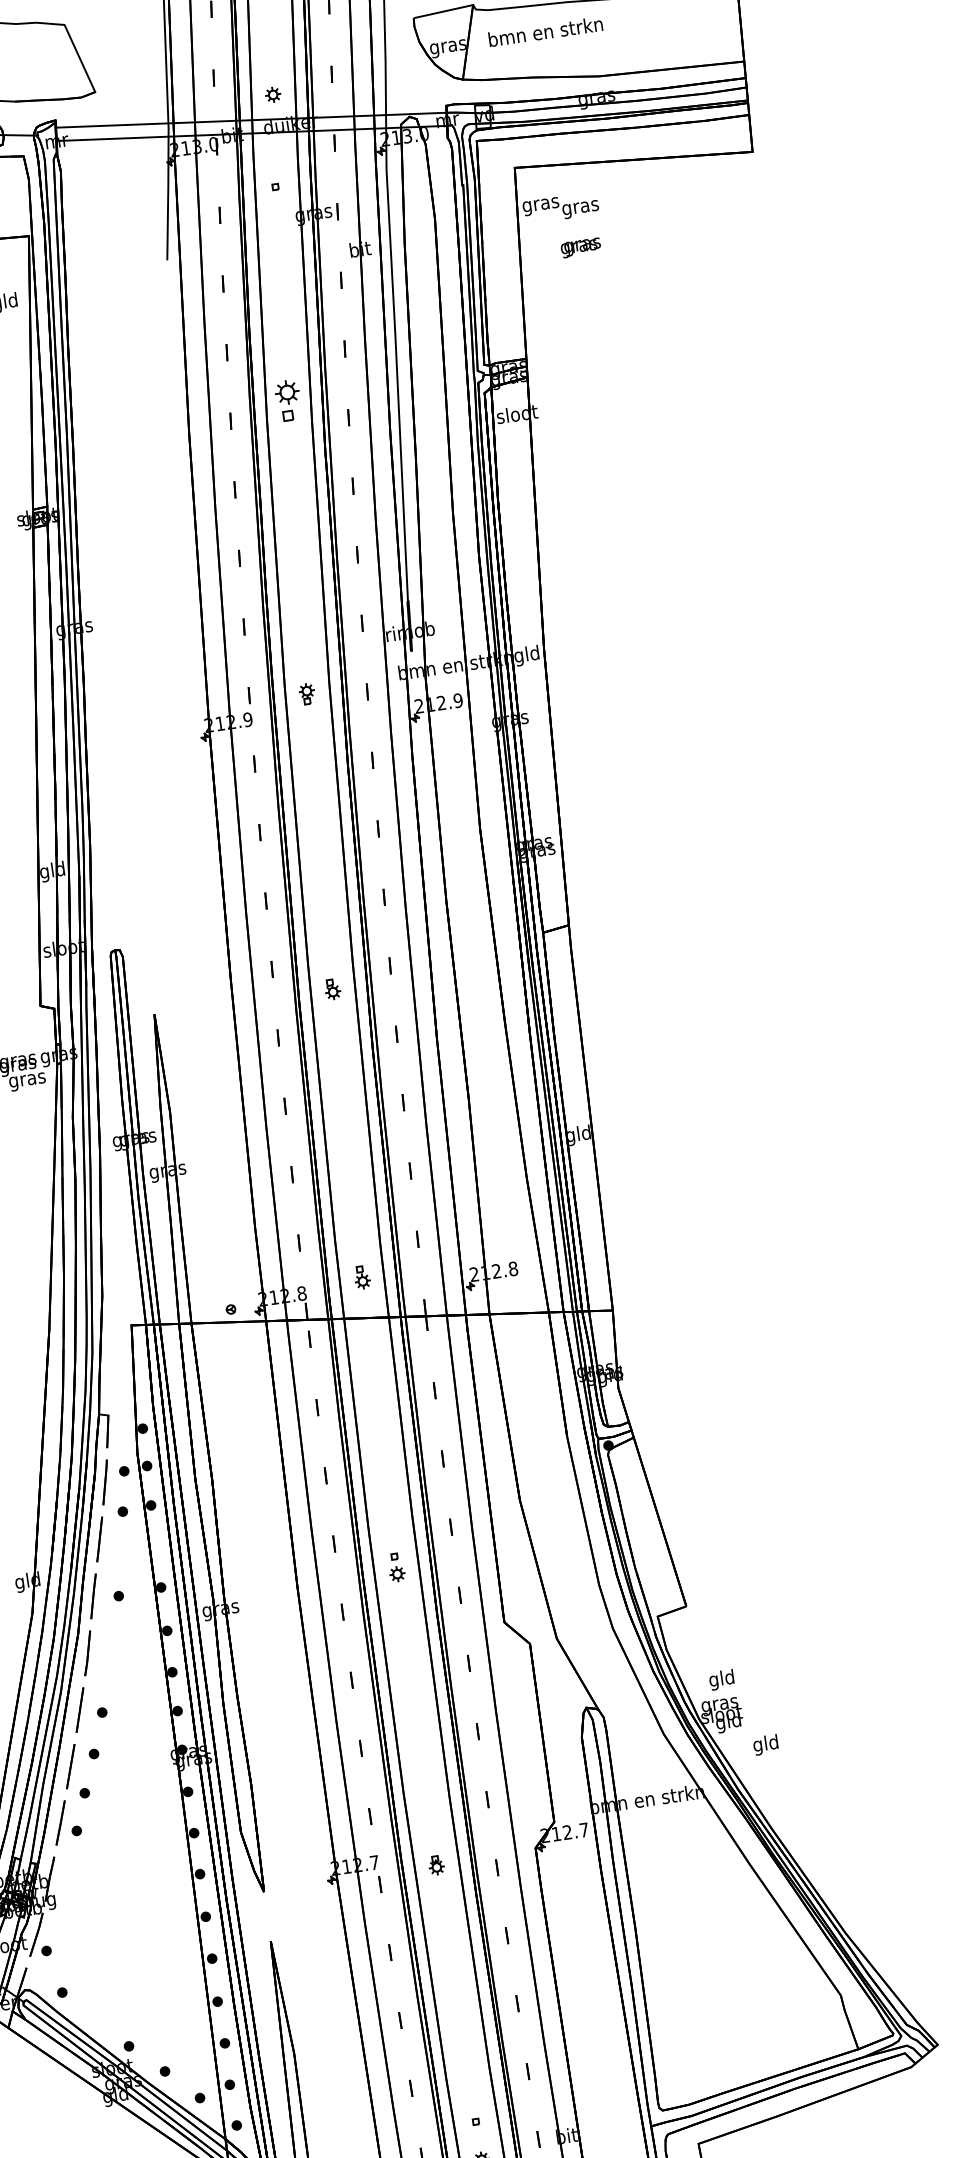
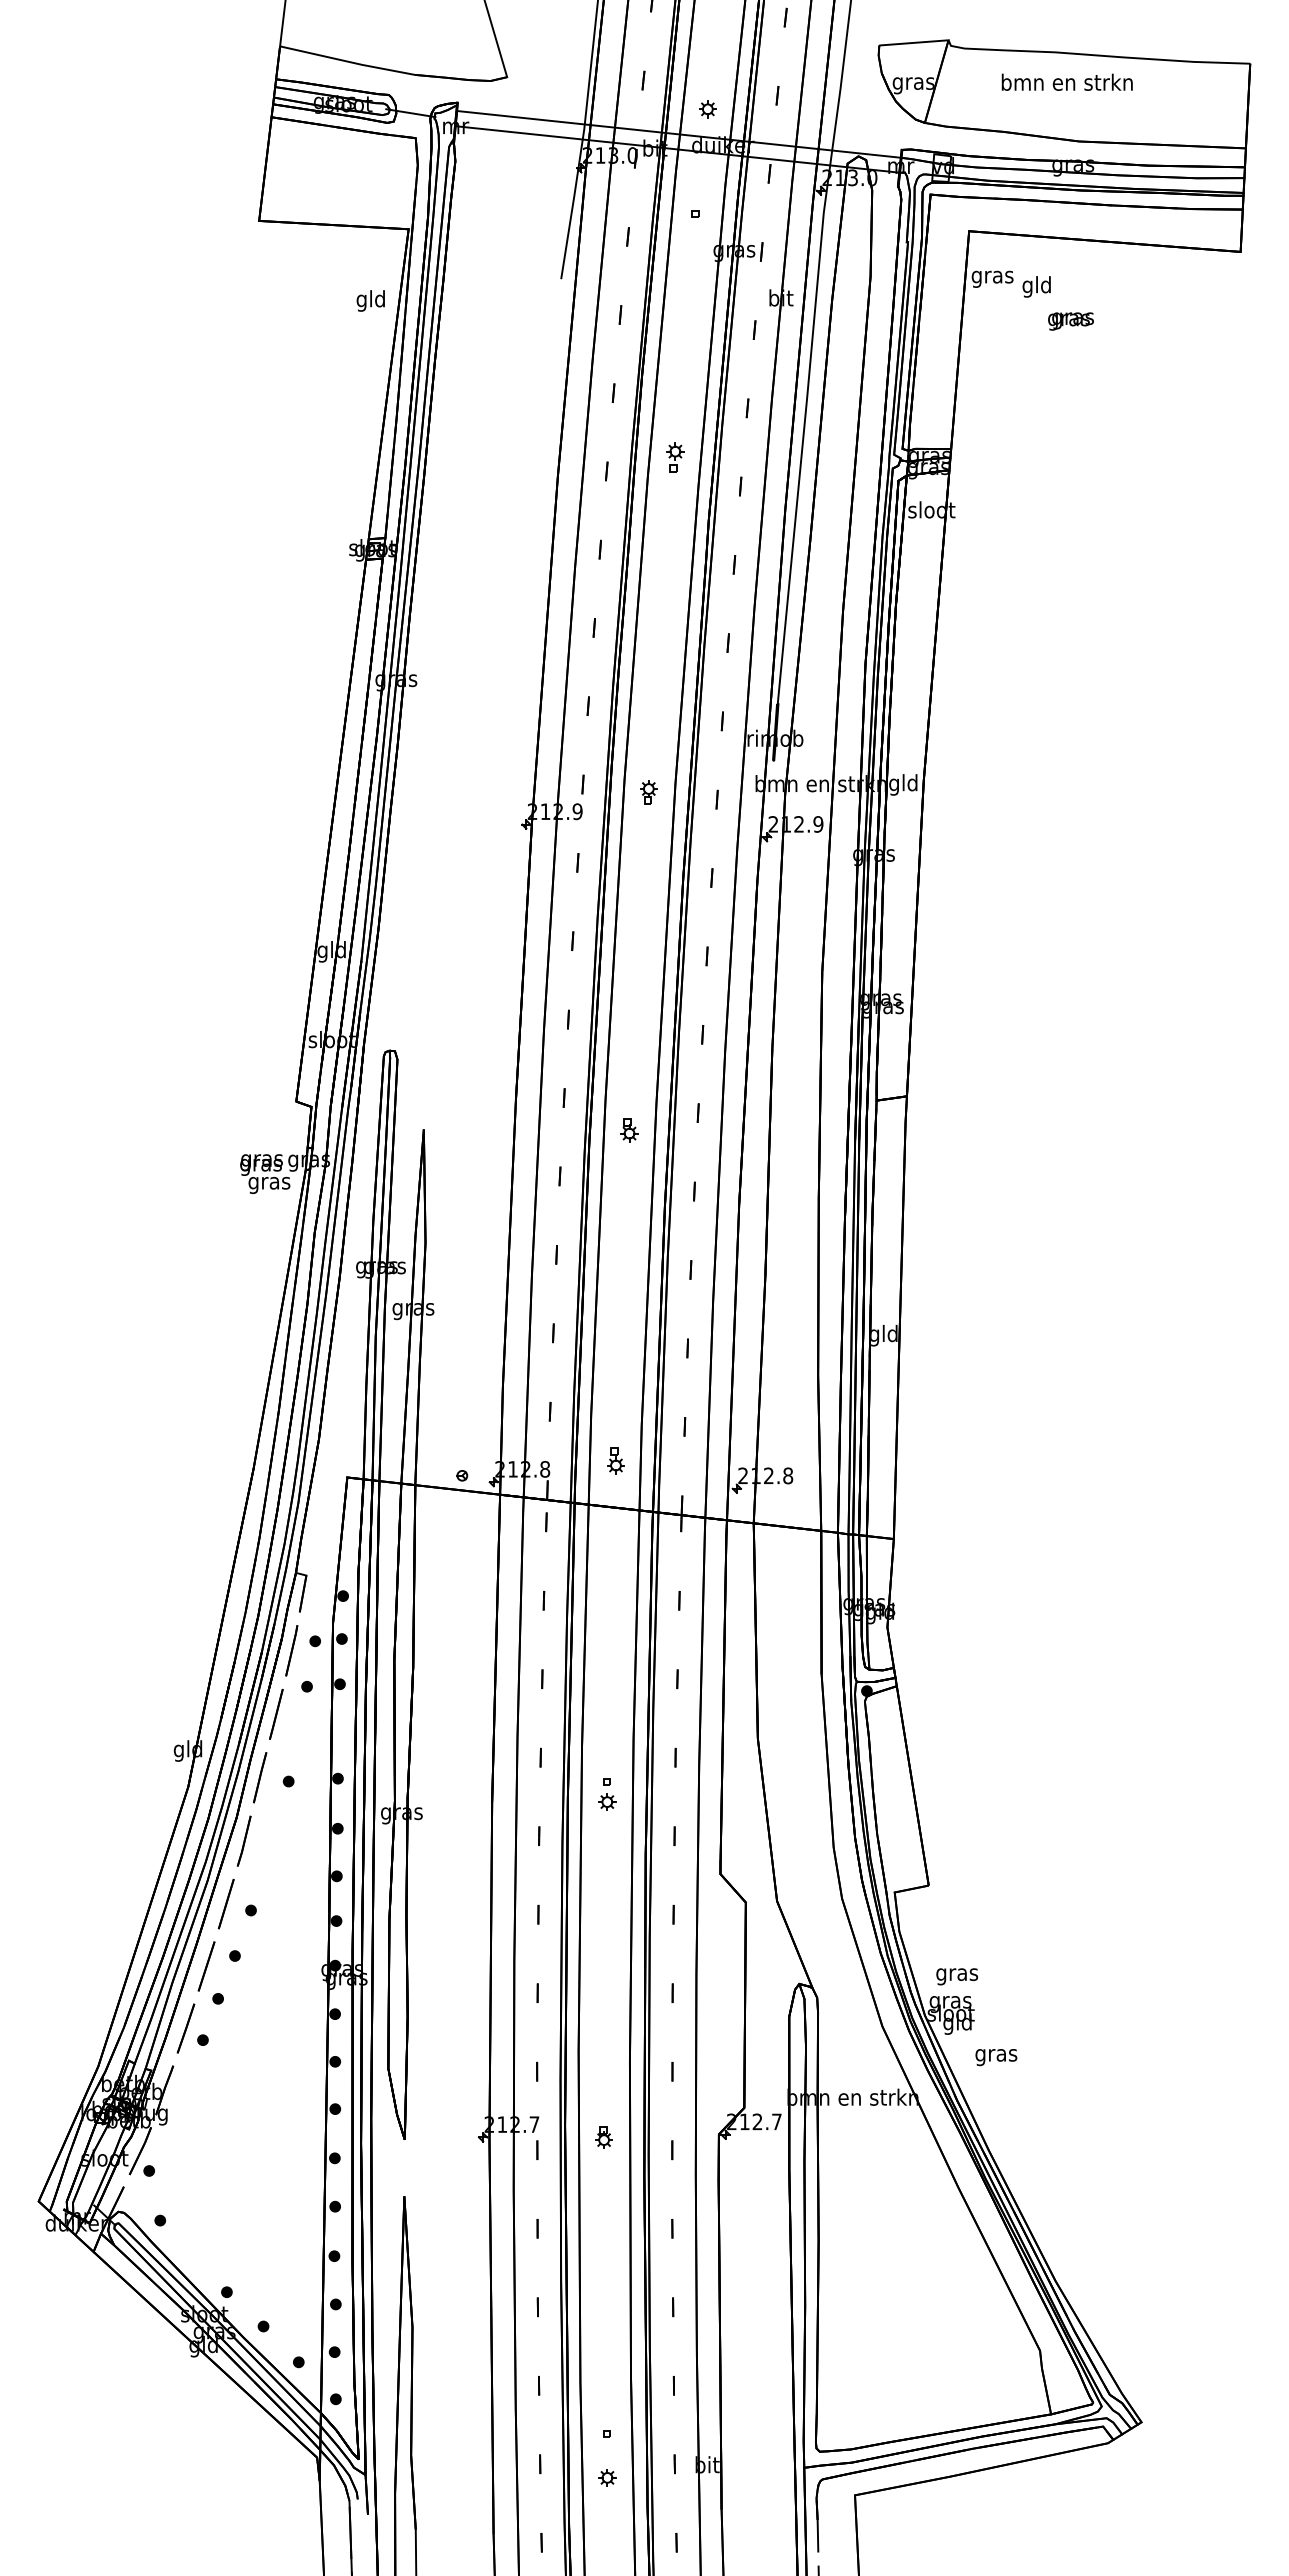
text: (544, 31) -> (1066, 81), moved
text: (580, 207) -> (1036, 286), gras -> gld
text: (580, 247) -> (1070, 321), moved
part: (288, 400) -> (675, 457), size x0.62
text: (722, 1679) -> (957, 1974), gld -> gras
text: (766, 1745) -> (996, 2055), gld -> gras

